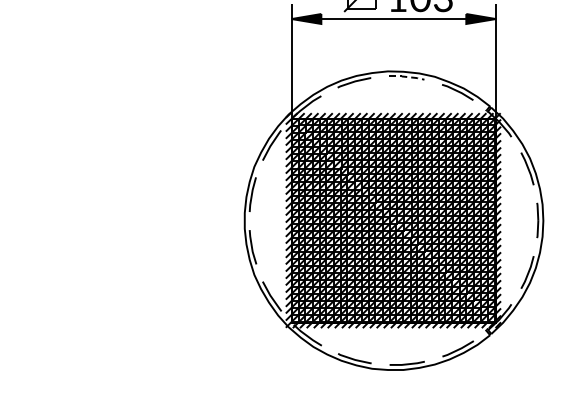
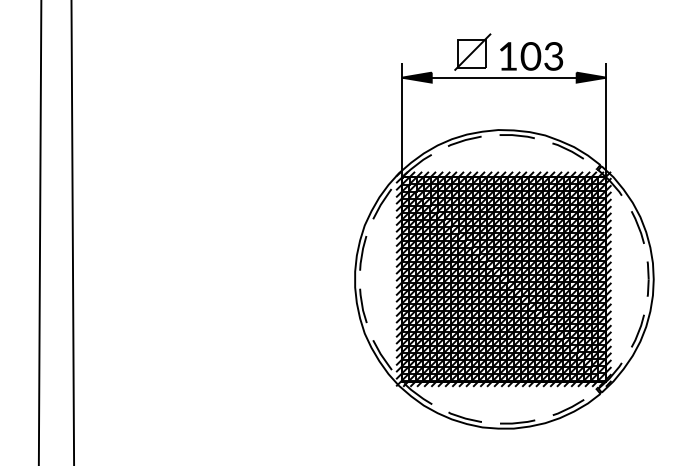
line: (408, 76) -> (518, 135), dashed -> solid

